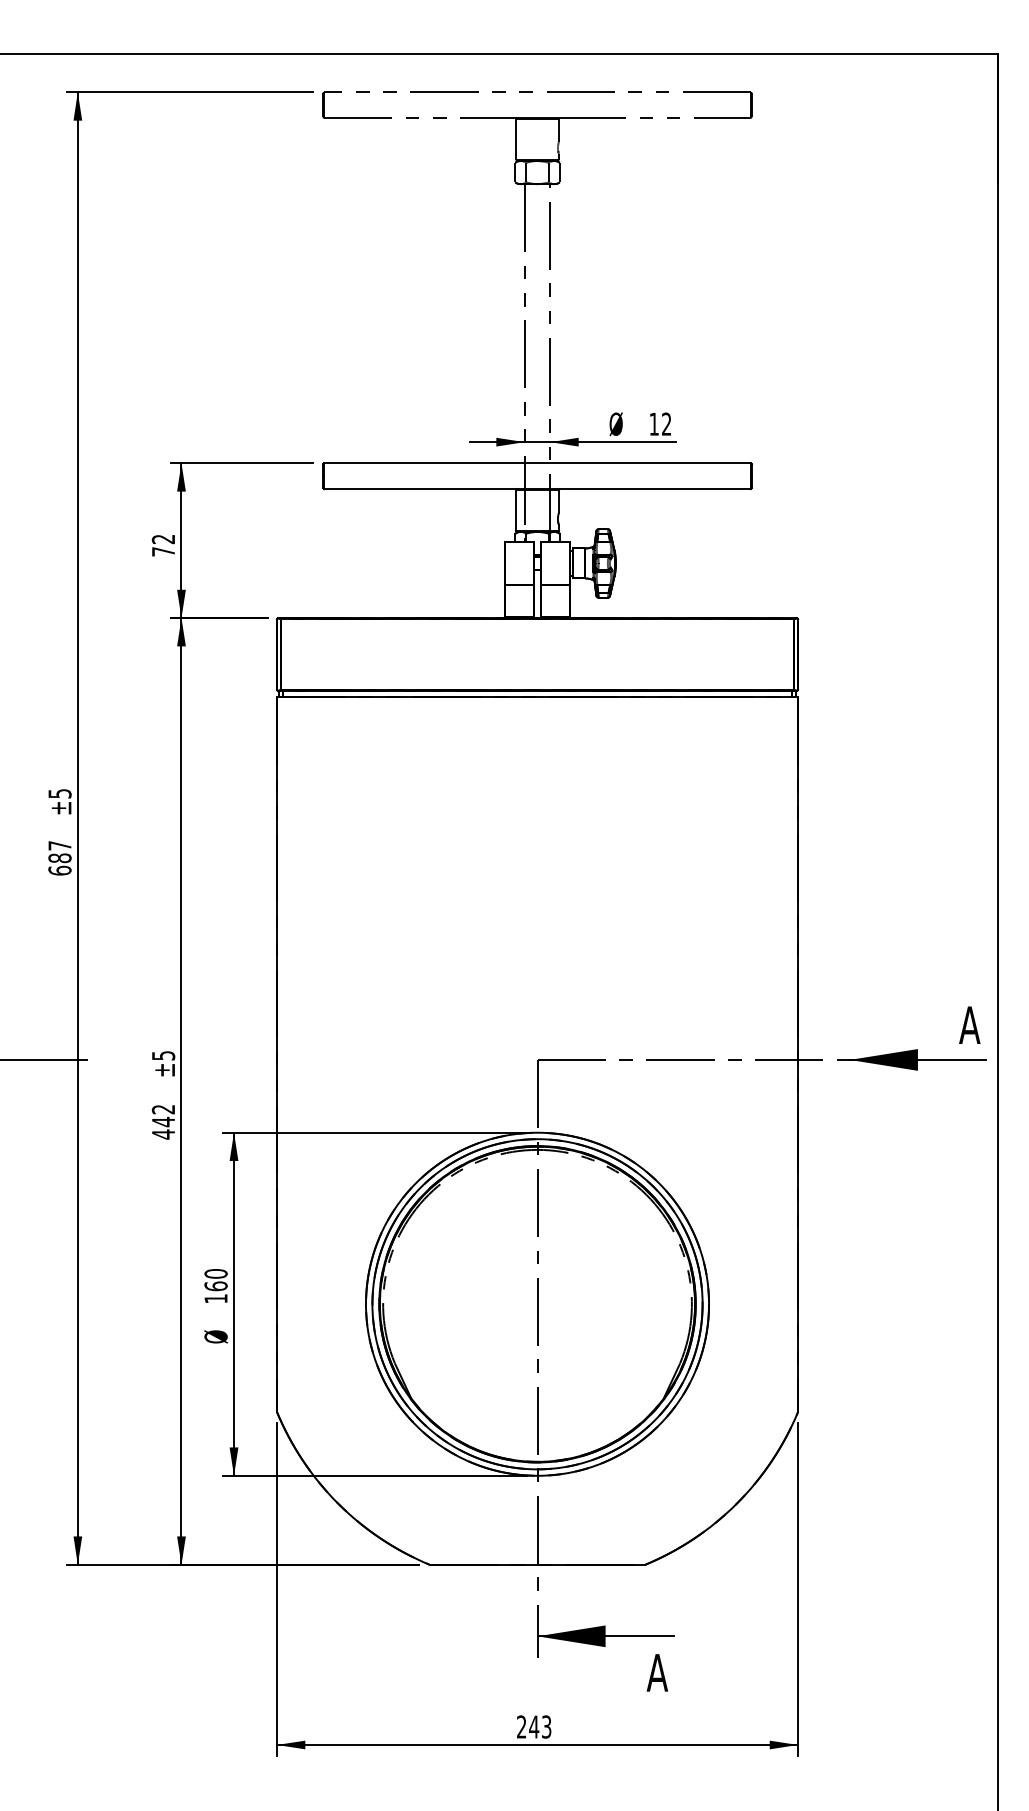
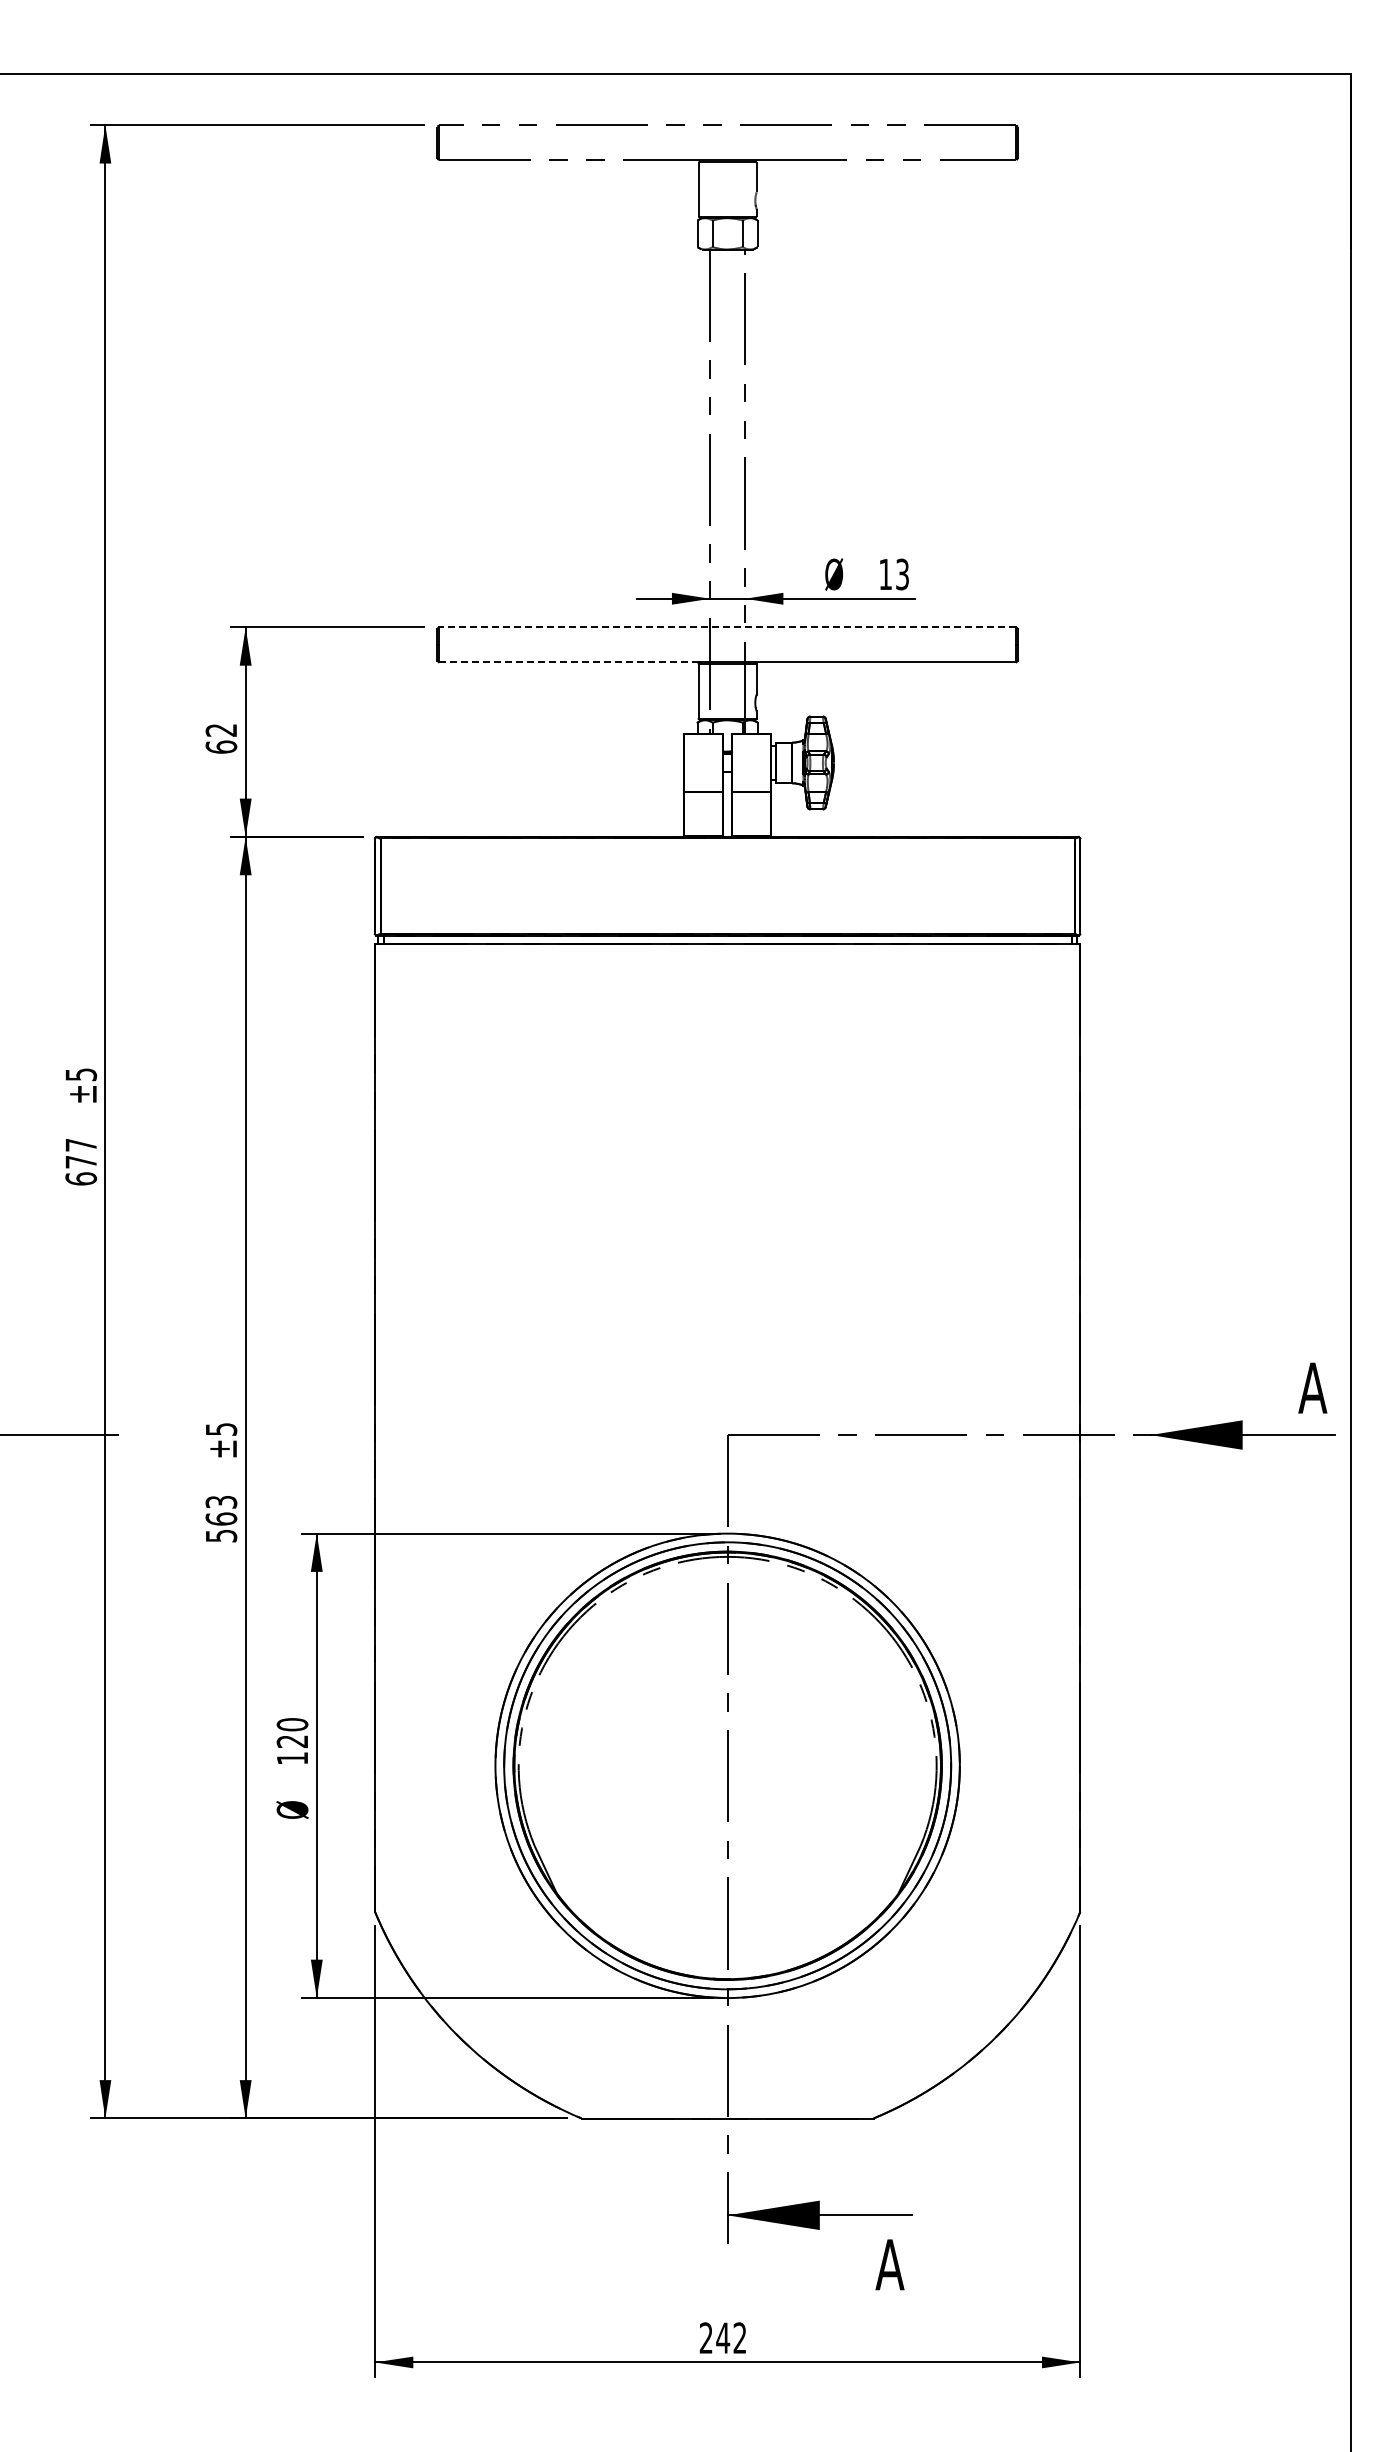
text: (666, 424) -> (902, 574), 12 -> 13
line: (537, 463) -> (727, 627), solid -> dashed
line: (420, 489) -> (569, 662), solid -> dashed
text: (163, 551) -> (221, 746), 72 -> 62
text: (60, 857) -> (81, 1161), 687 -> 677
text: (163, 1122) -> (221, 1519), 442 -> 563
text: (216, 1286) -> (292, 1741), 160 -> 120
text: (546, 1726) -> (739, 2337), 243 -> 242

